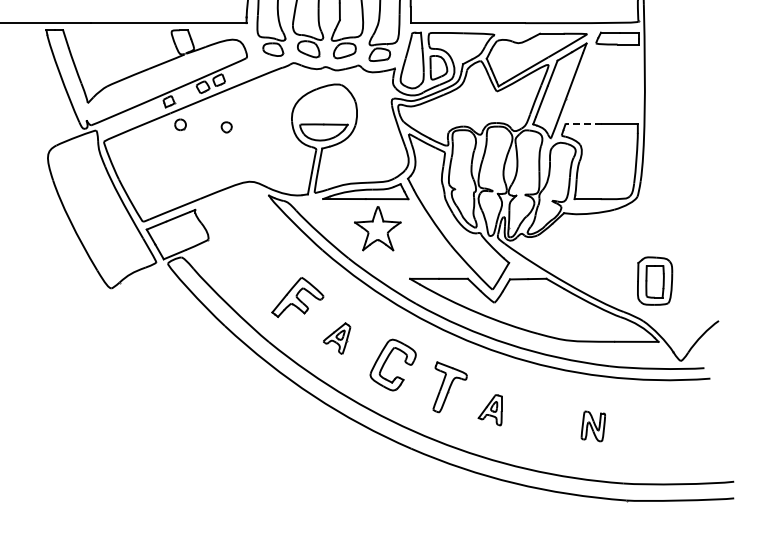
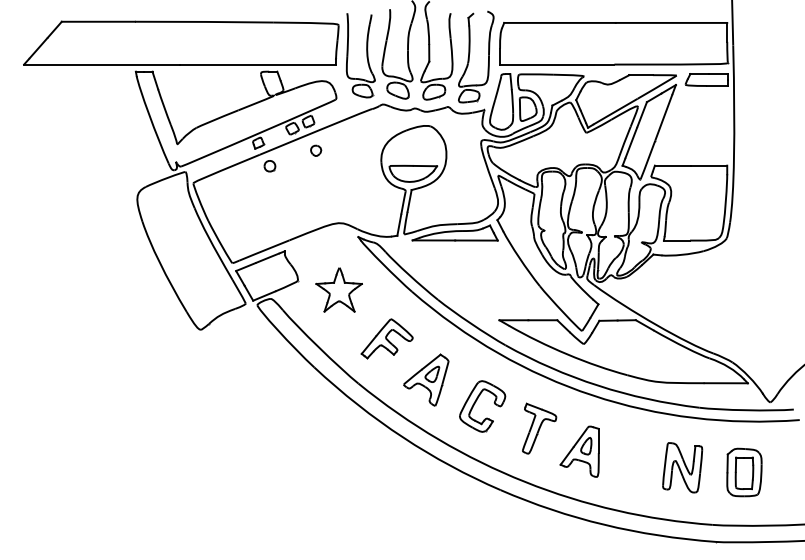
line: (583, 124) -> (672, 165), dashed -> solid
part: (227, 127) -> (316, 150), moved
part: (377, 228) -> (338, 289), moved
part: (655, 281) -> (744, 472), moved
part: (337, 338) -> (426, 379), size x1.67
part: (490, 410) -> (579, 451), size x1.67
part: (593, 426) -> (682, 467), size x1.67

